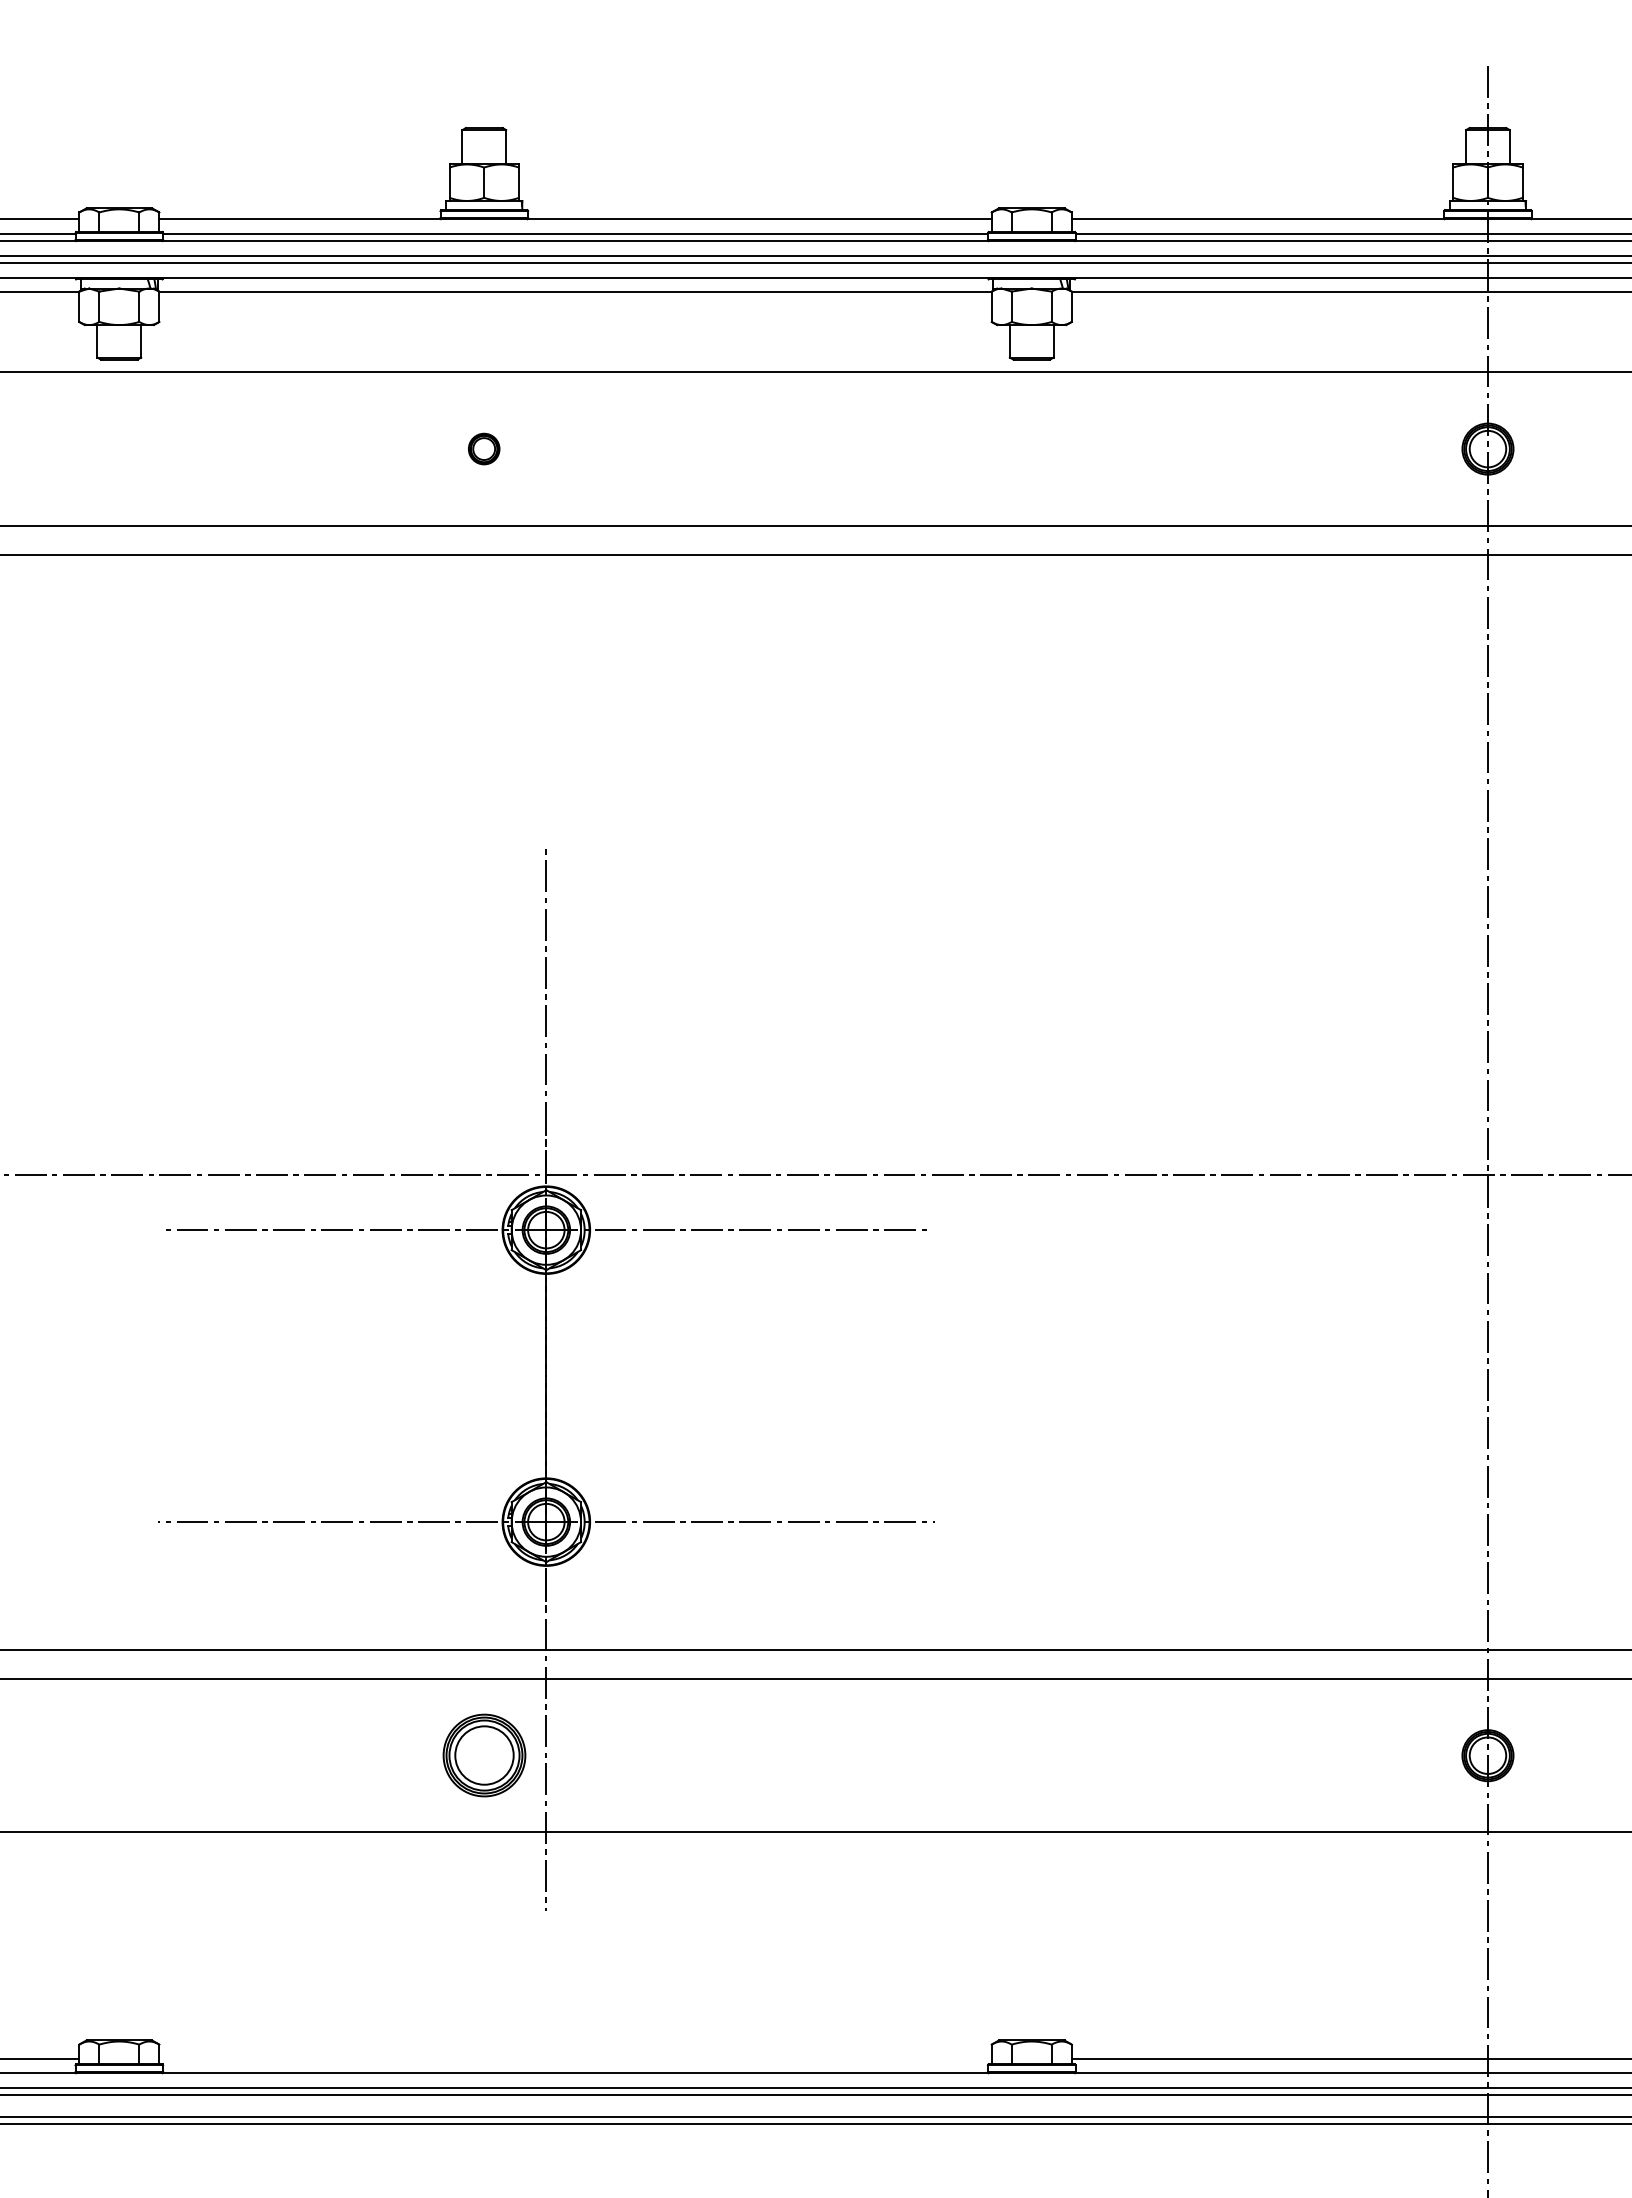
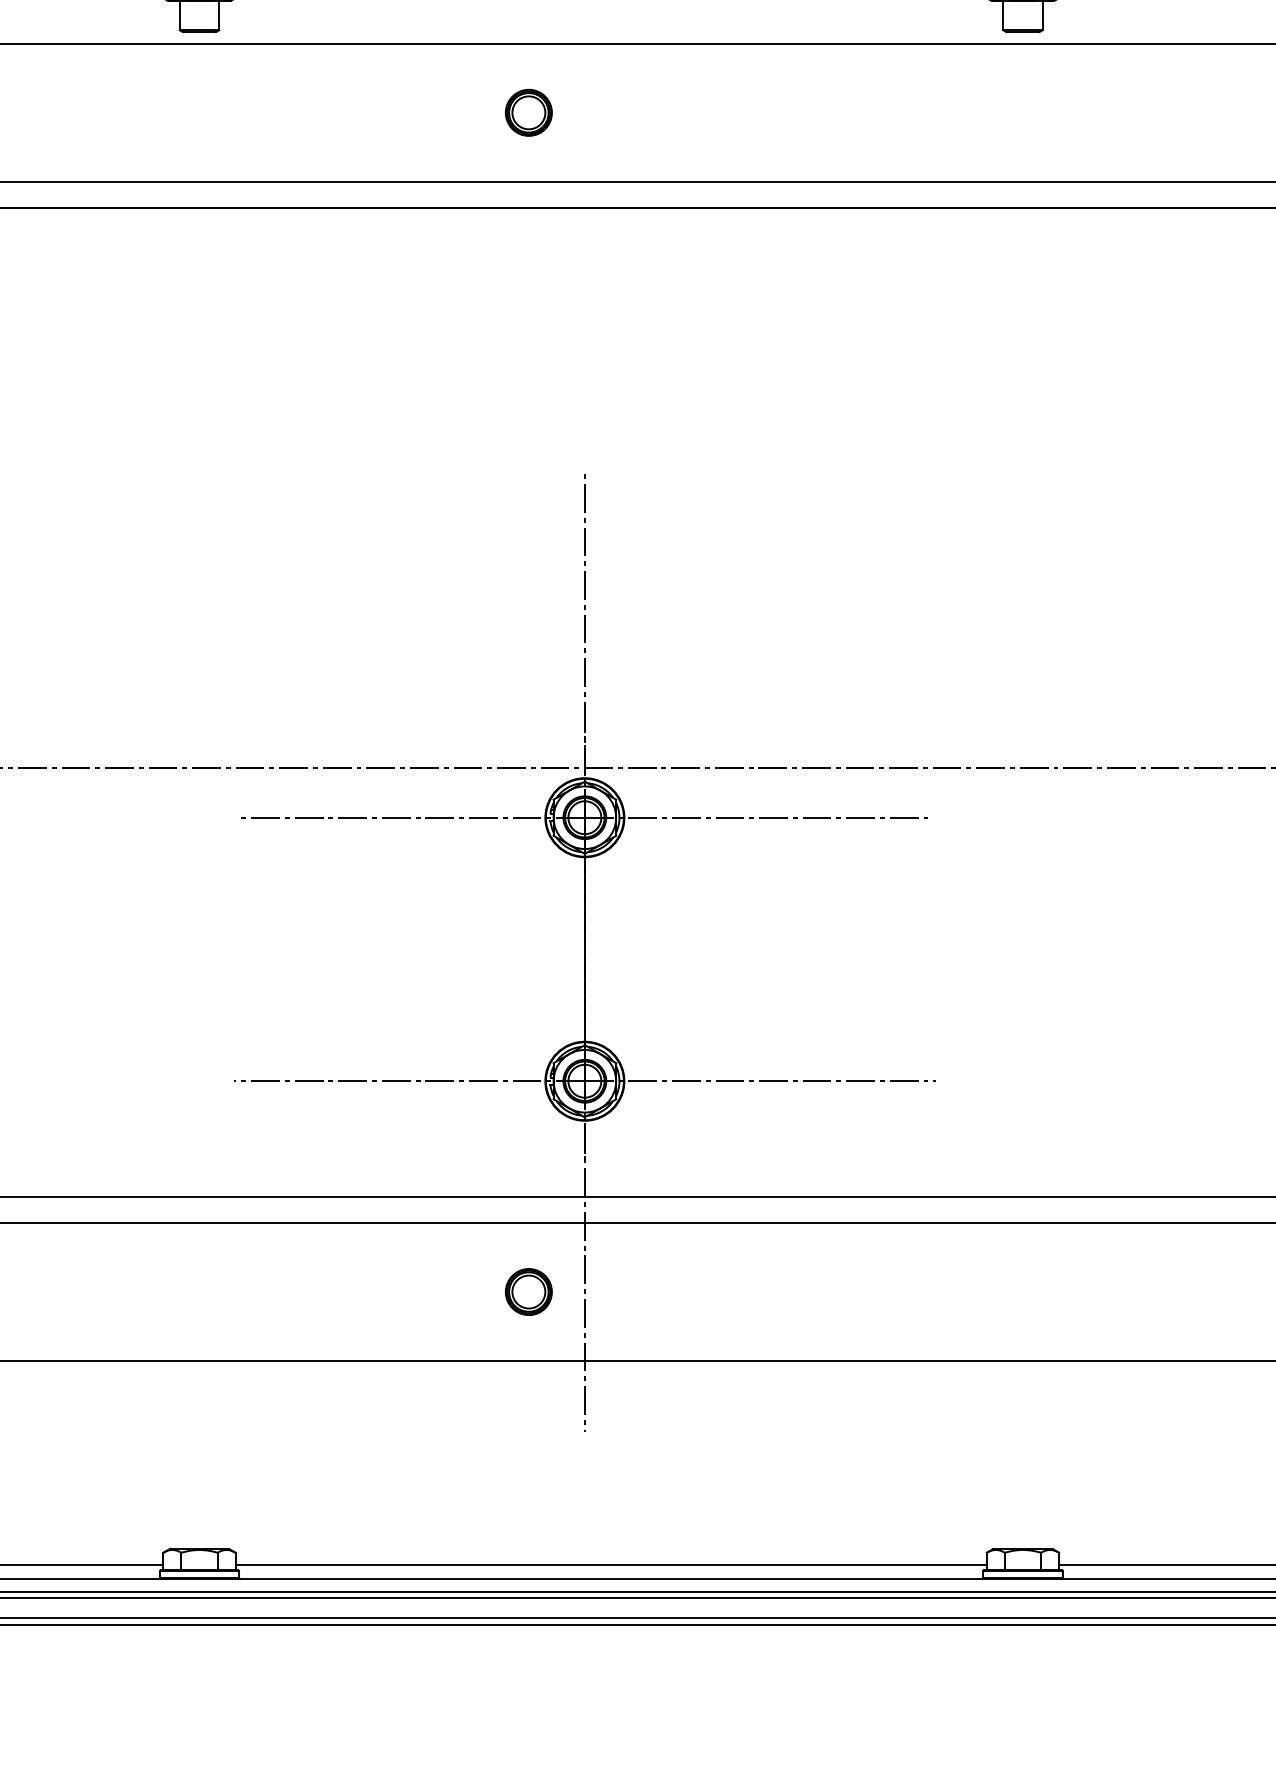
part: (483, 448) -> (528, 112), size x1.67
part: (483, 1755) -> (528, 1291), size x0.62
line: (575, 2058) -> (611, 1565), added

